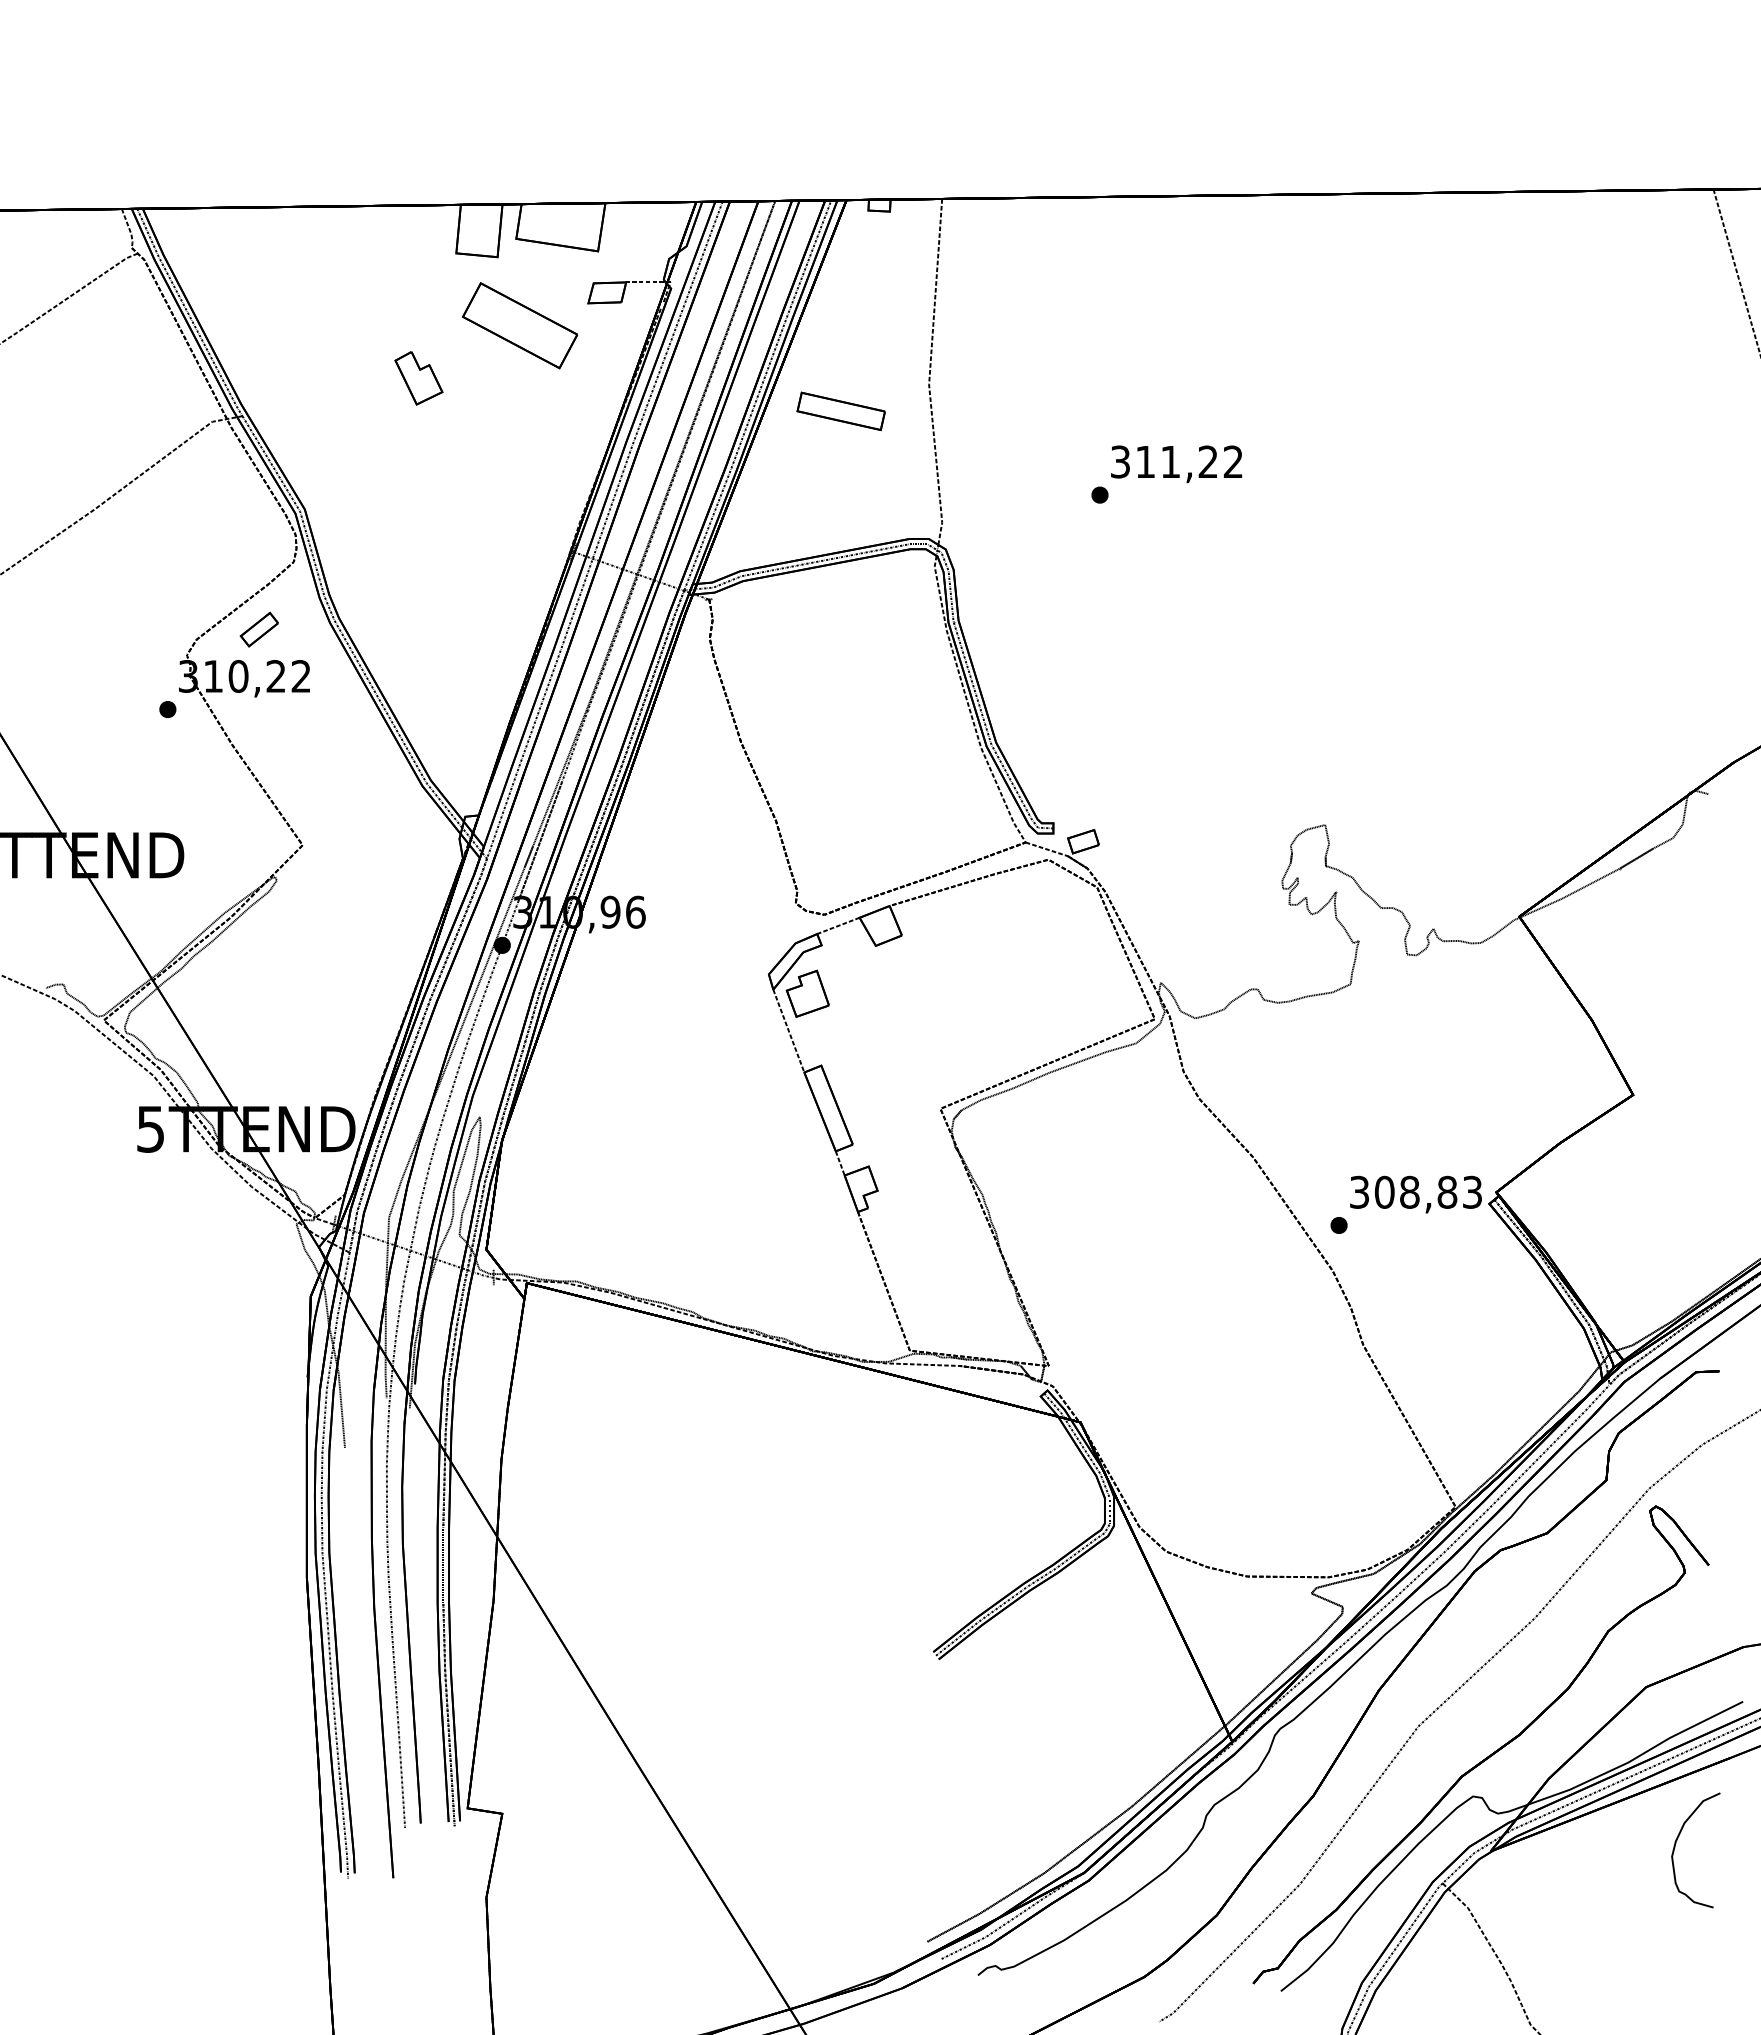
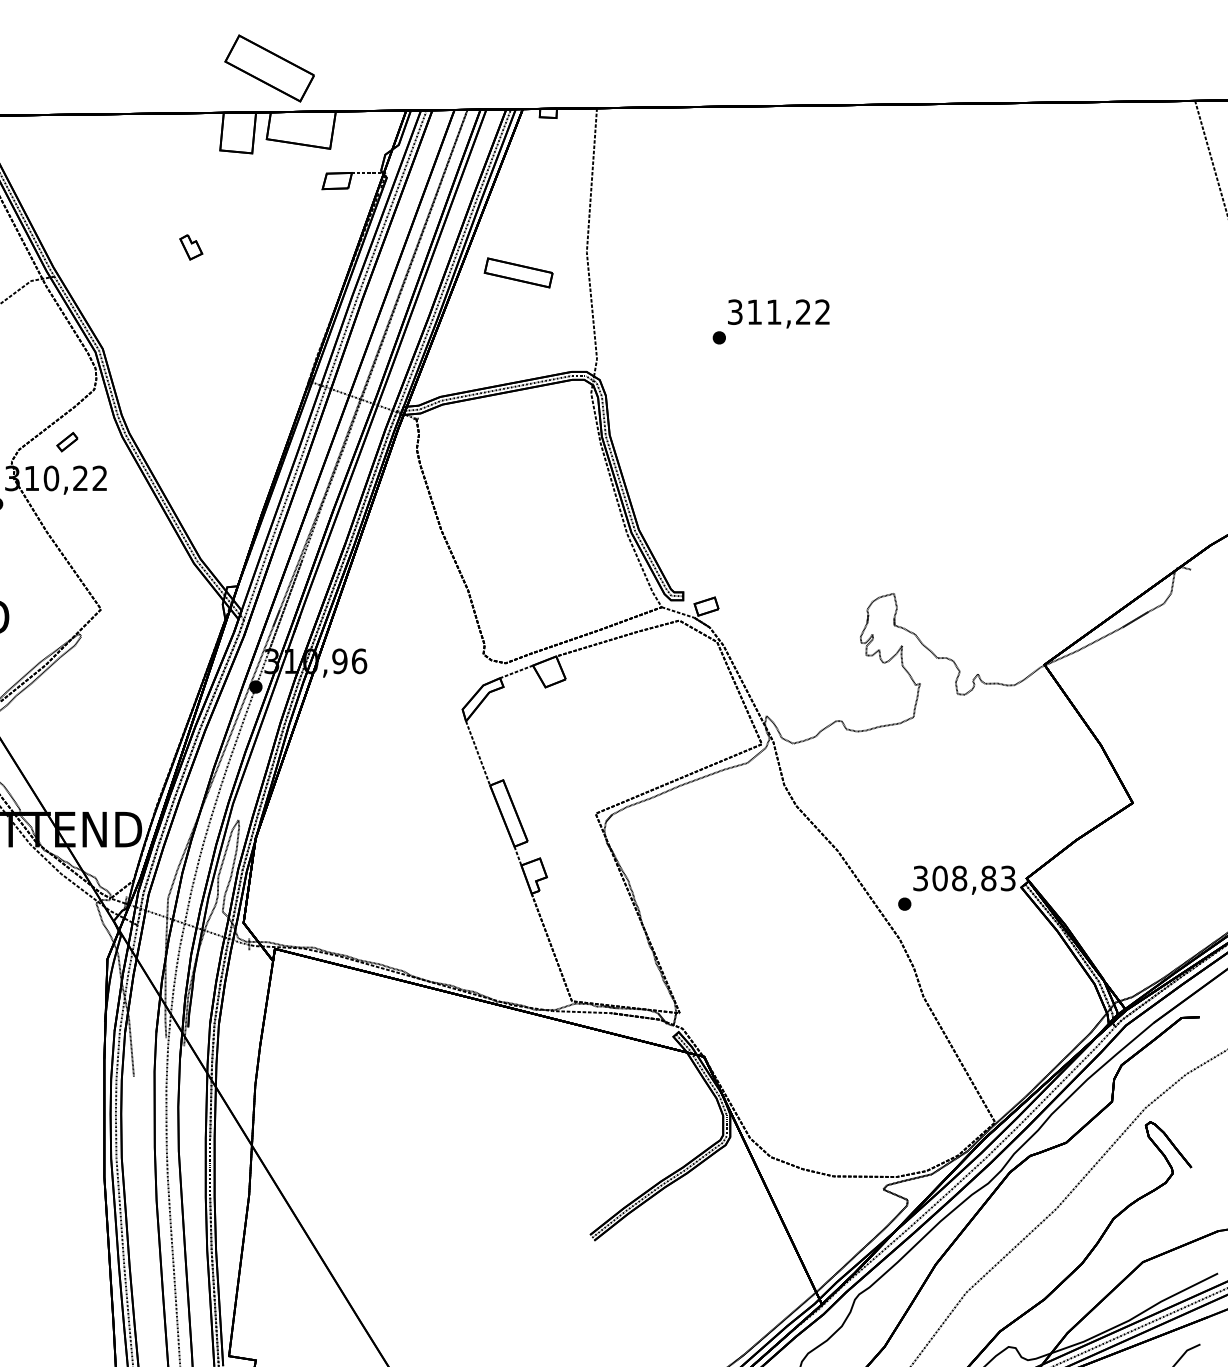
part: (519, 325) -> (269, 68), moved
part: (418, 378) -> (190, 247), size x0.6
part: (258, 629) -> (66, 442), size x0.7
part: (807, 993) -> (492, 724), removed

